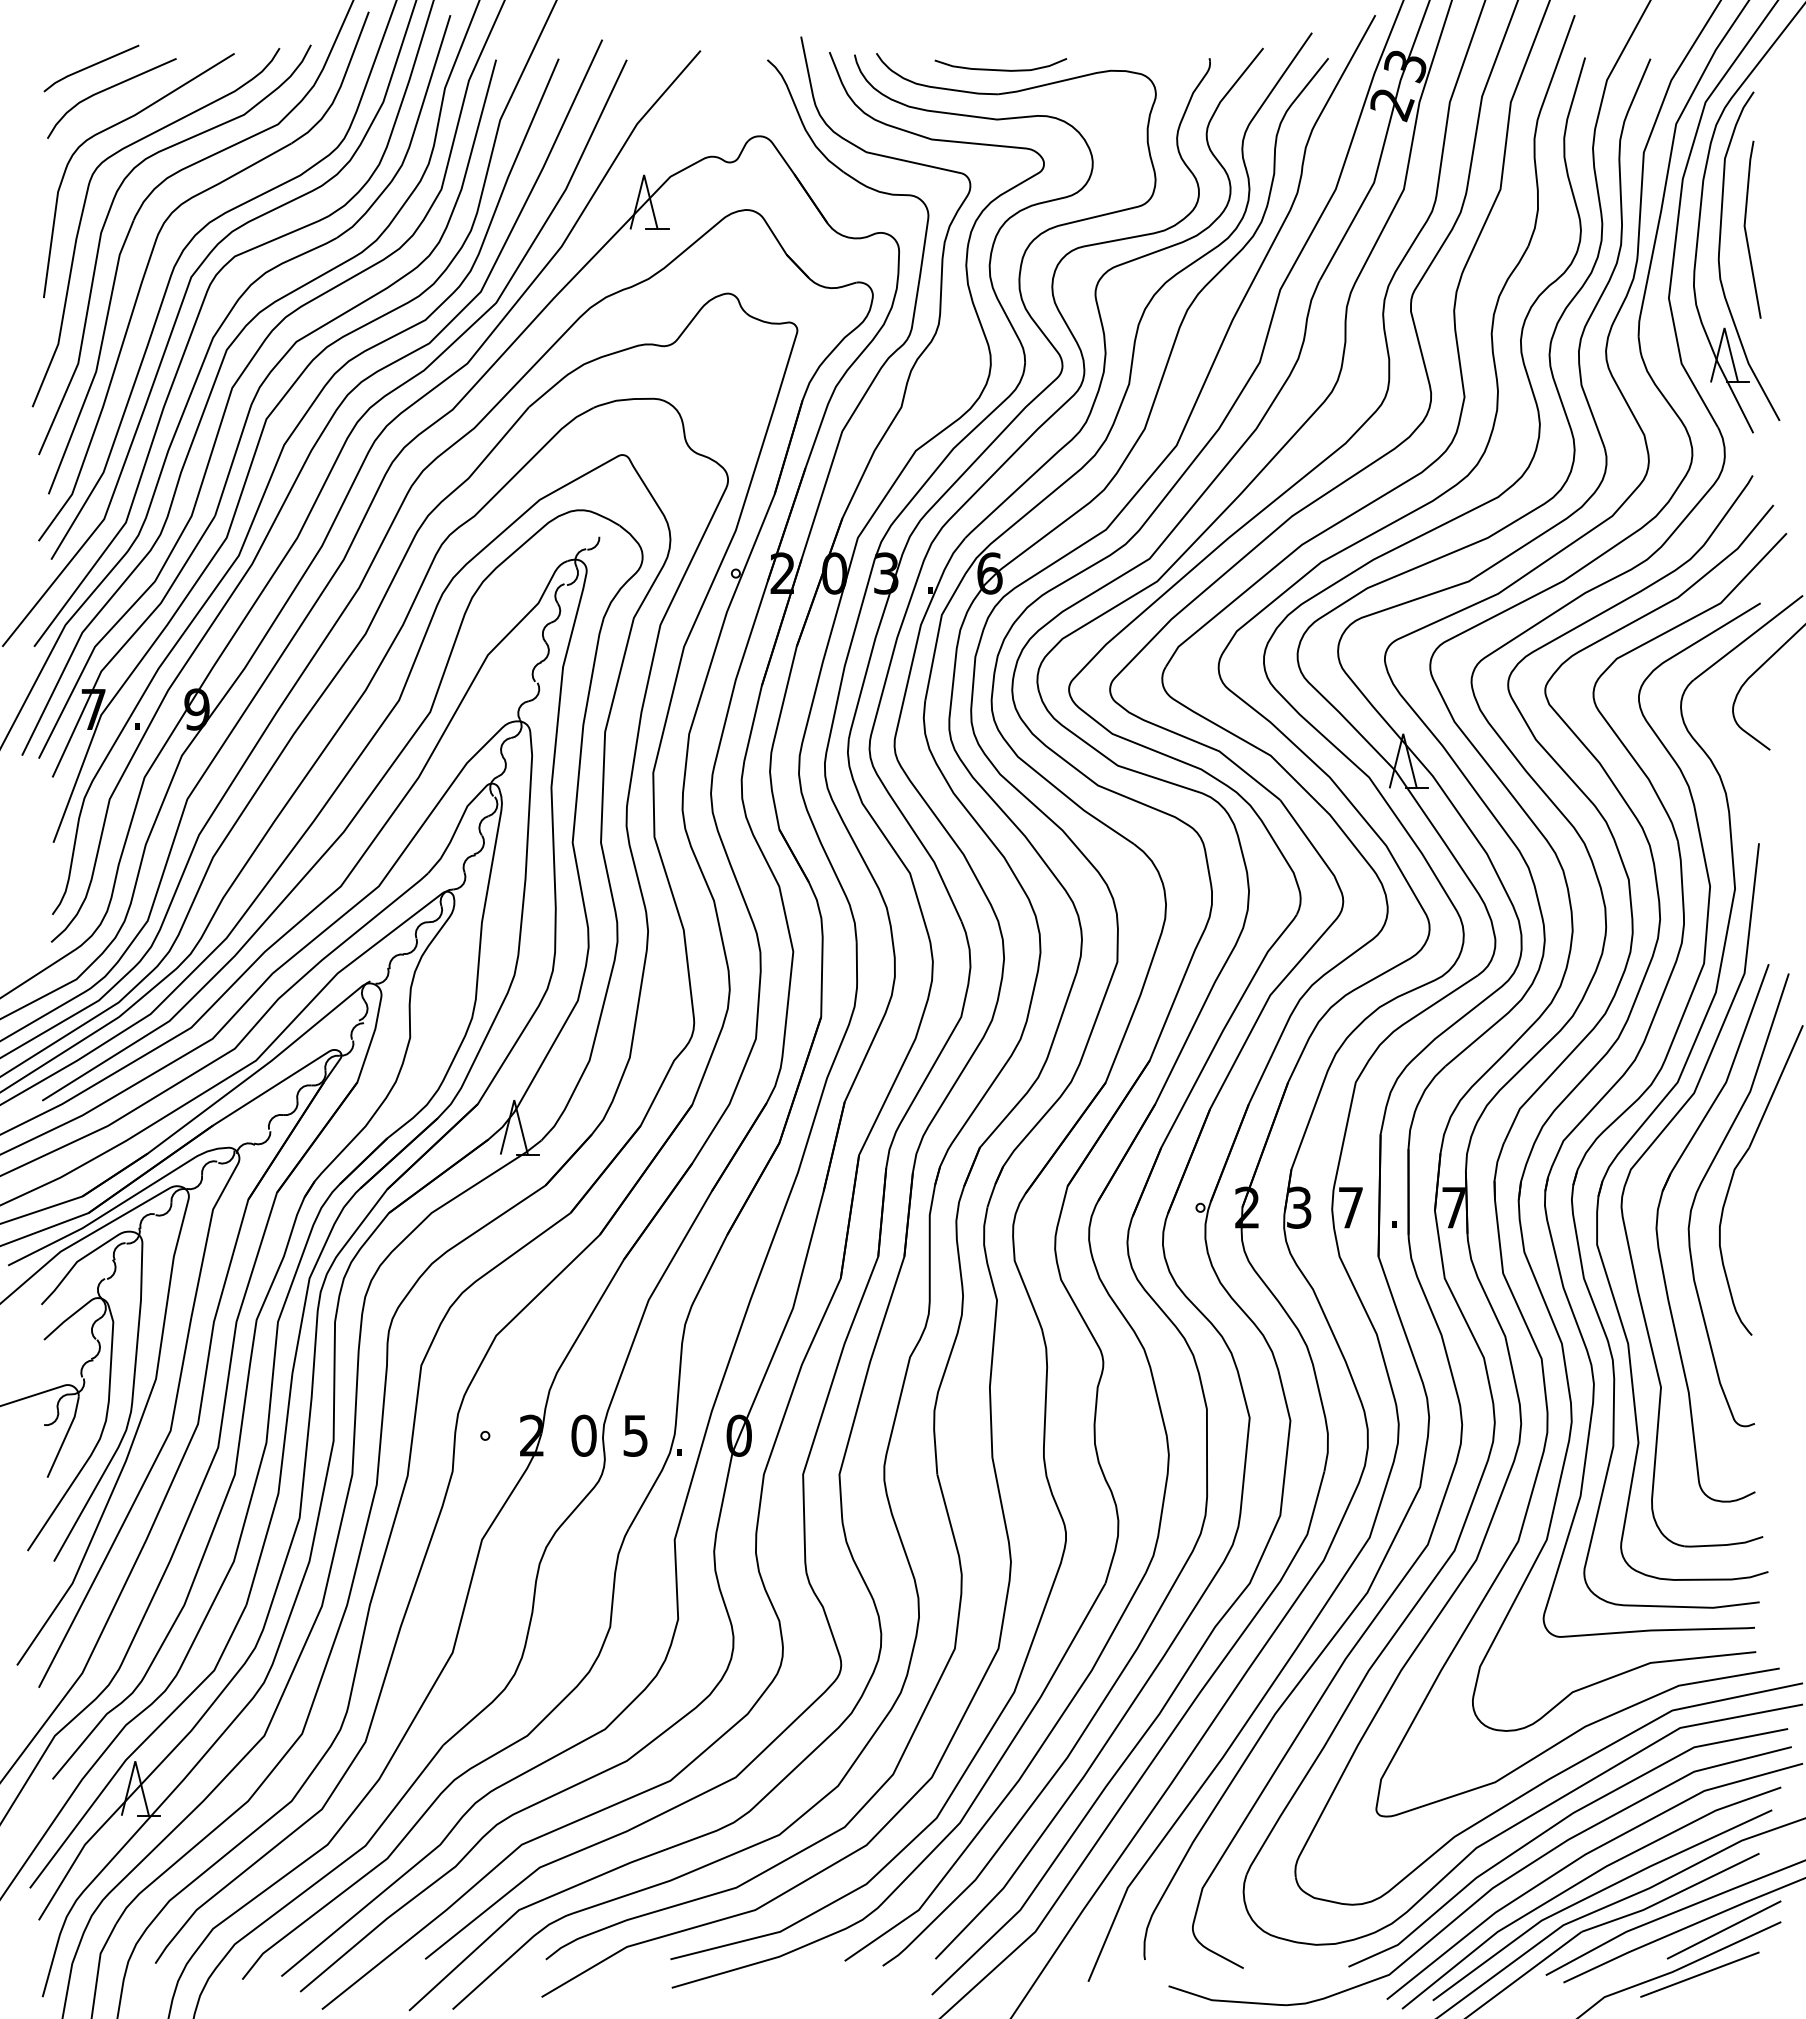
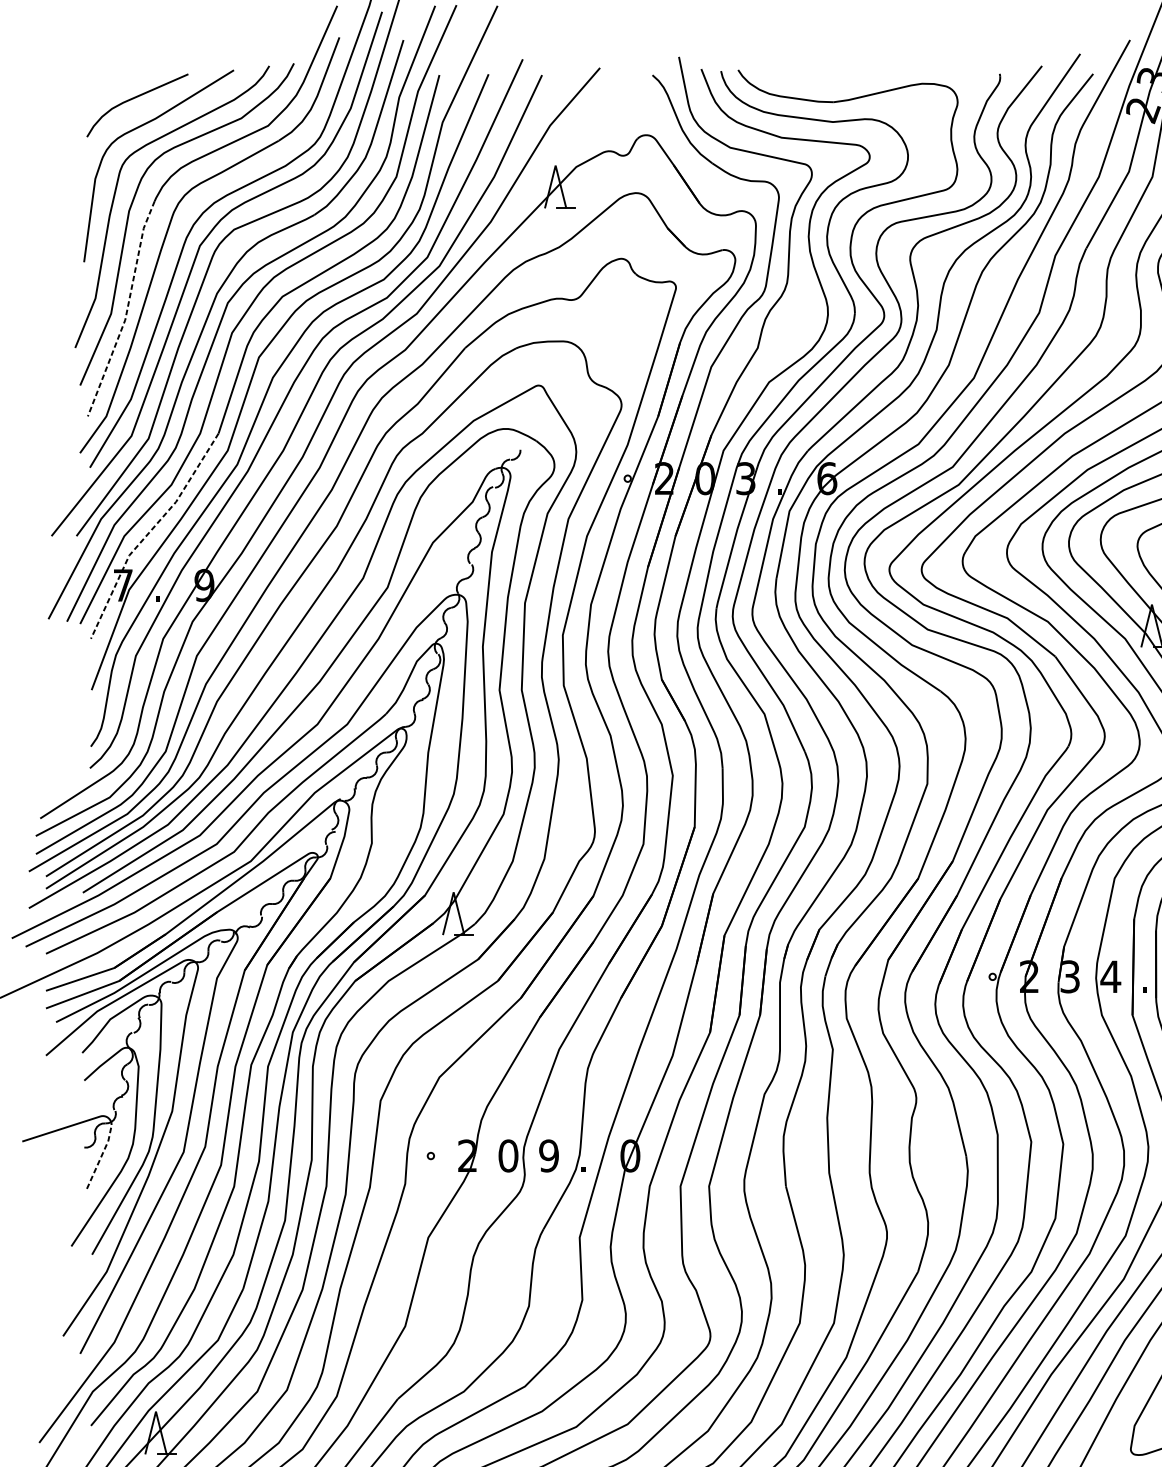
line: (90, 67) -> (120, 81), removed
curve: (1000, 69) -> (835, 82), removed
line: (98, 358) -> (127, 309), solid -> dashed
line: (126, 642) -> (149, 532), solid -> dashed
text: (1350, 1207) -> (1110, 976), 7 -> 4
text: (635, 1435) -> (548, 1155), 5 -> 9
line: (65, 1436) -> (101, 1156), solid -> dashed

